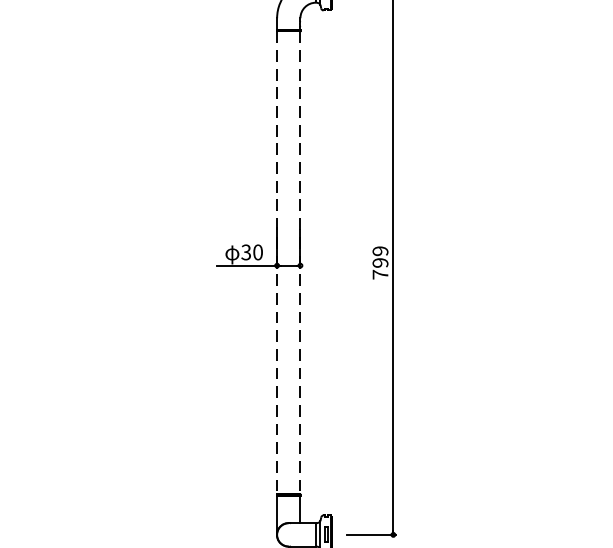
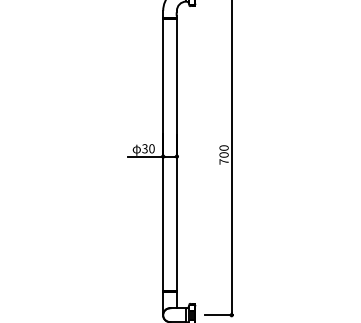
text: (379, 257) -> (223, 151), 799 -> 700
line: (277, 263) -> (163, 155), dashed -> solid
line: (299, 263) -> (176, 155), dashed -> solid

